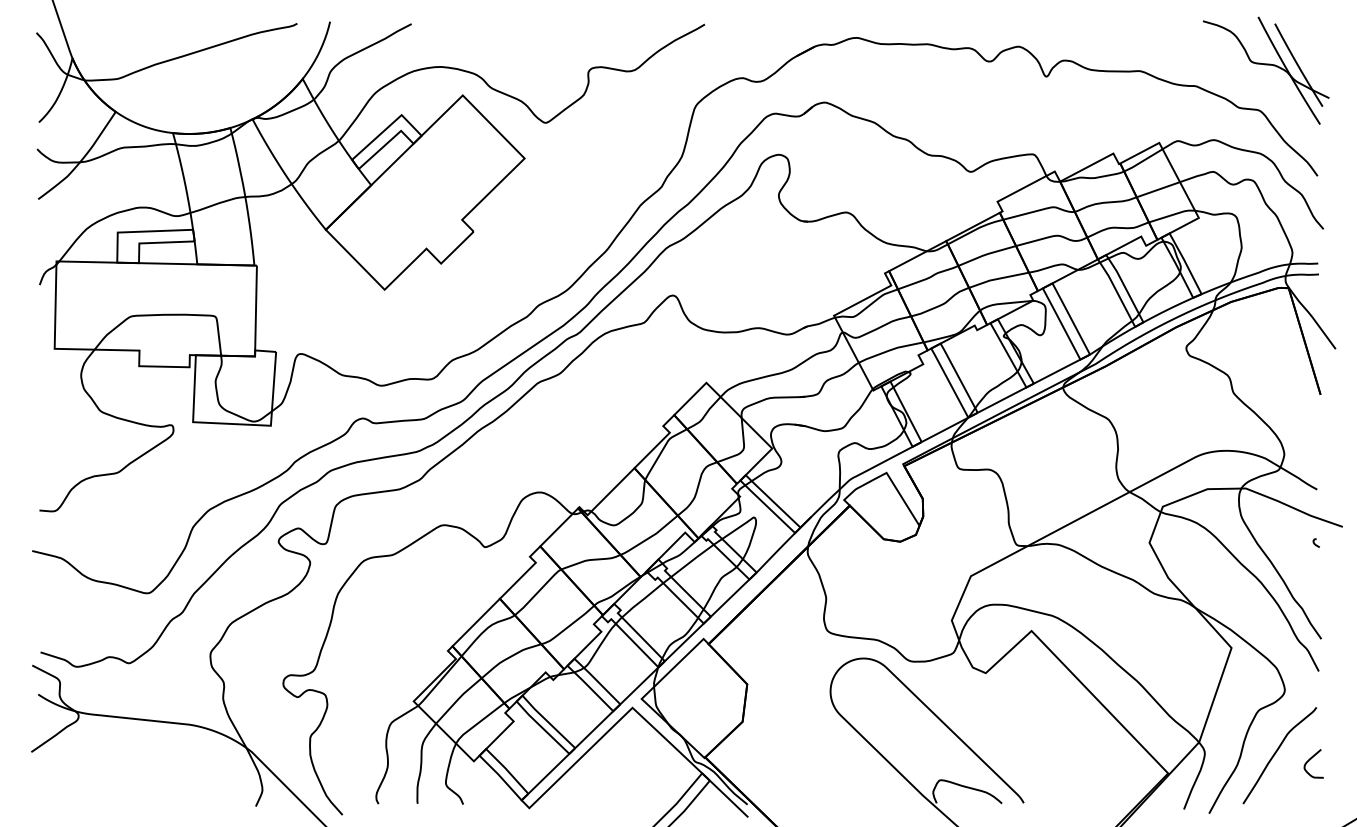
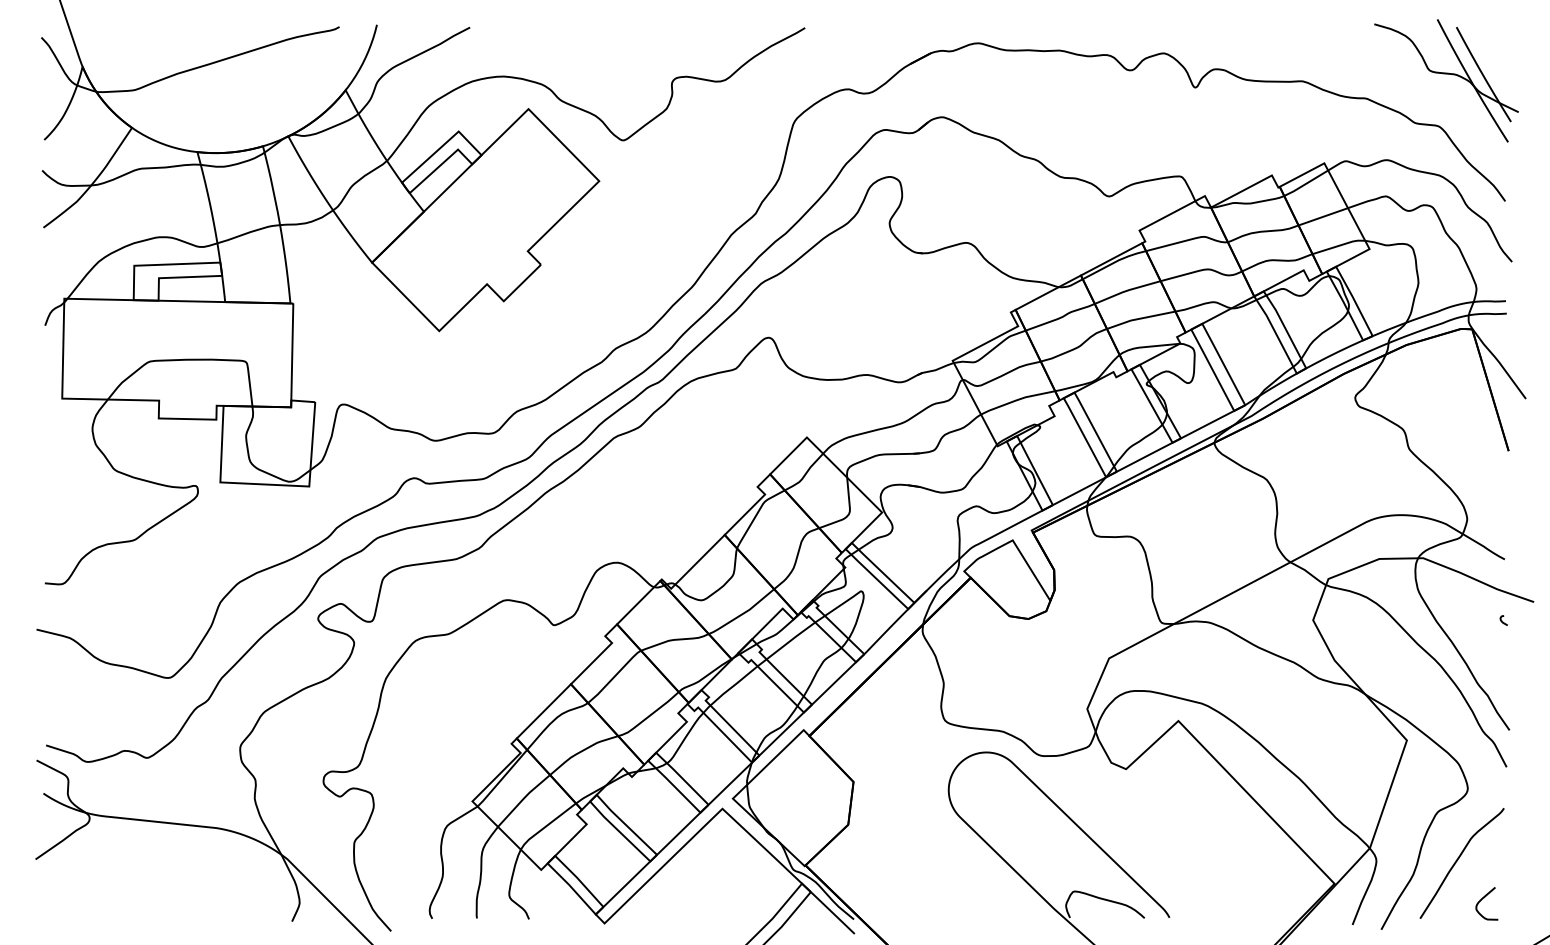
curve: (1311, 759) -> (1484, 898), moved

